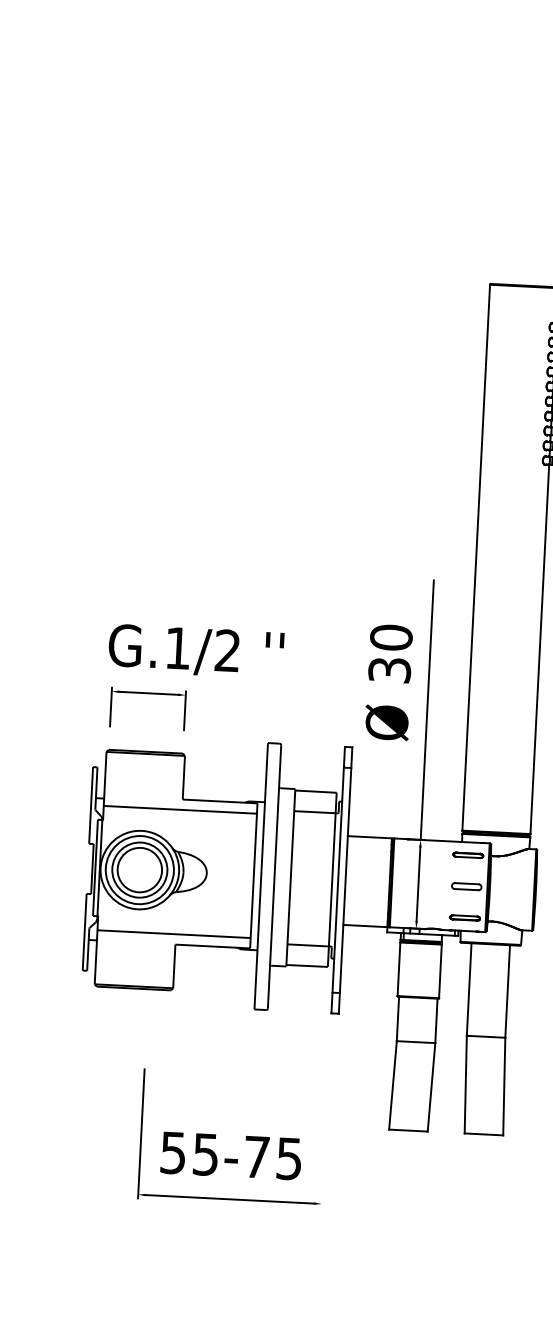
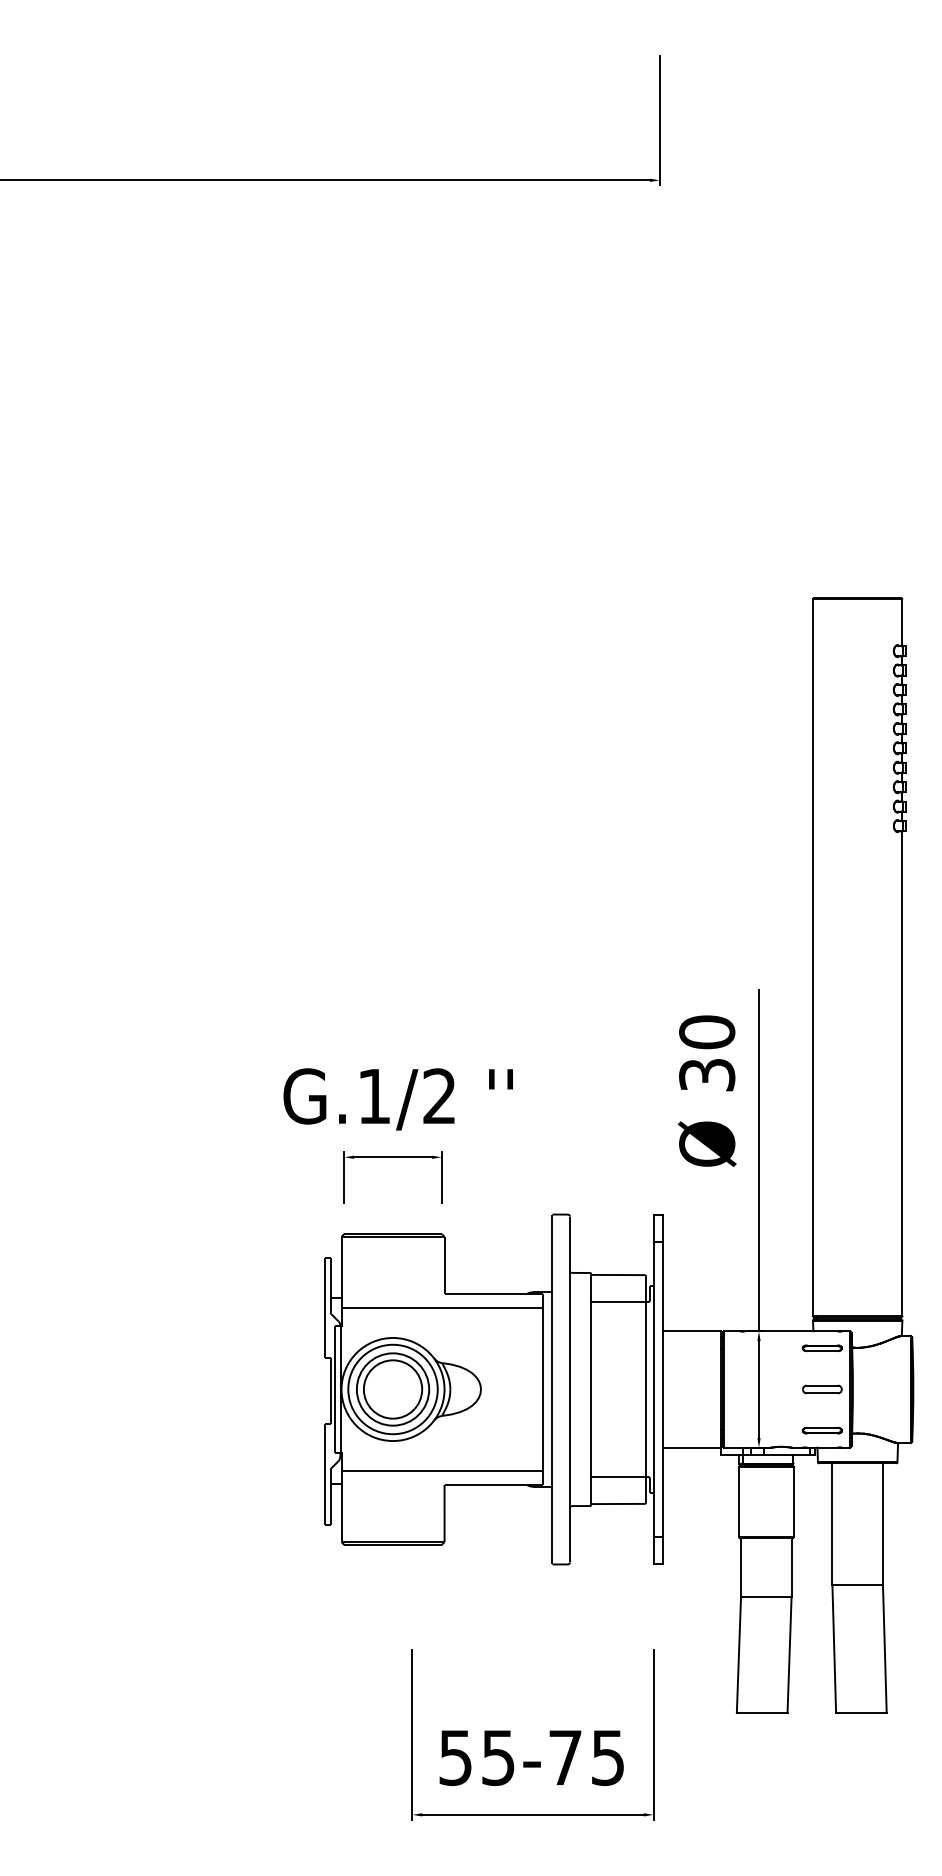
text: (195, 651) -> (397, 1099), moved
text: (388, 681) -> (706, 1090), moved
line: (324, 1142) -> (653, 1734), added

